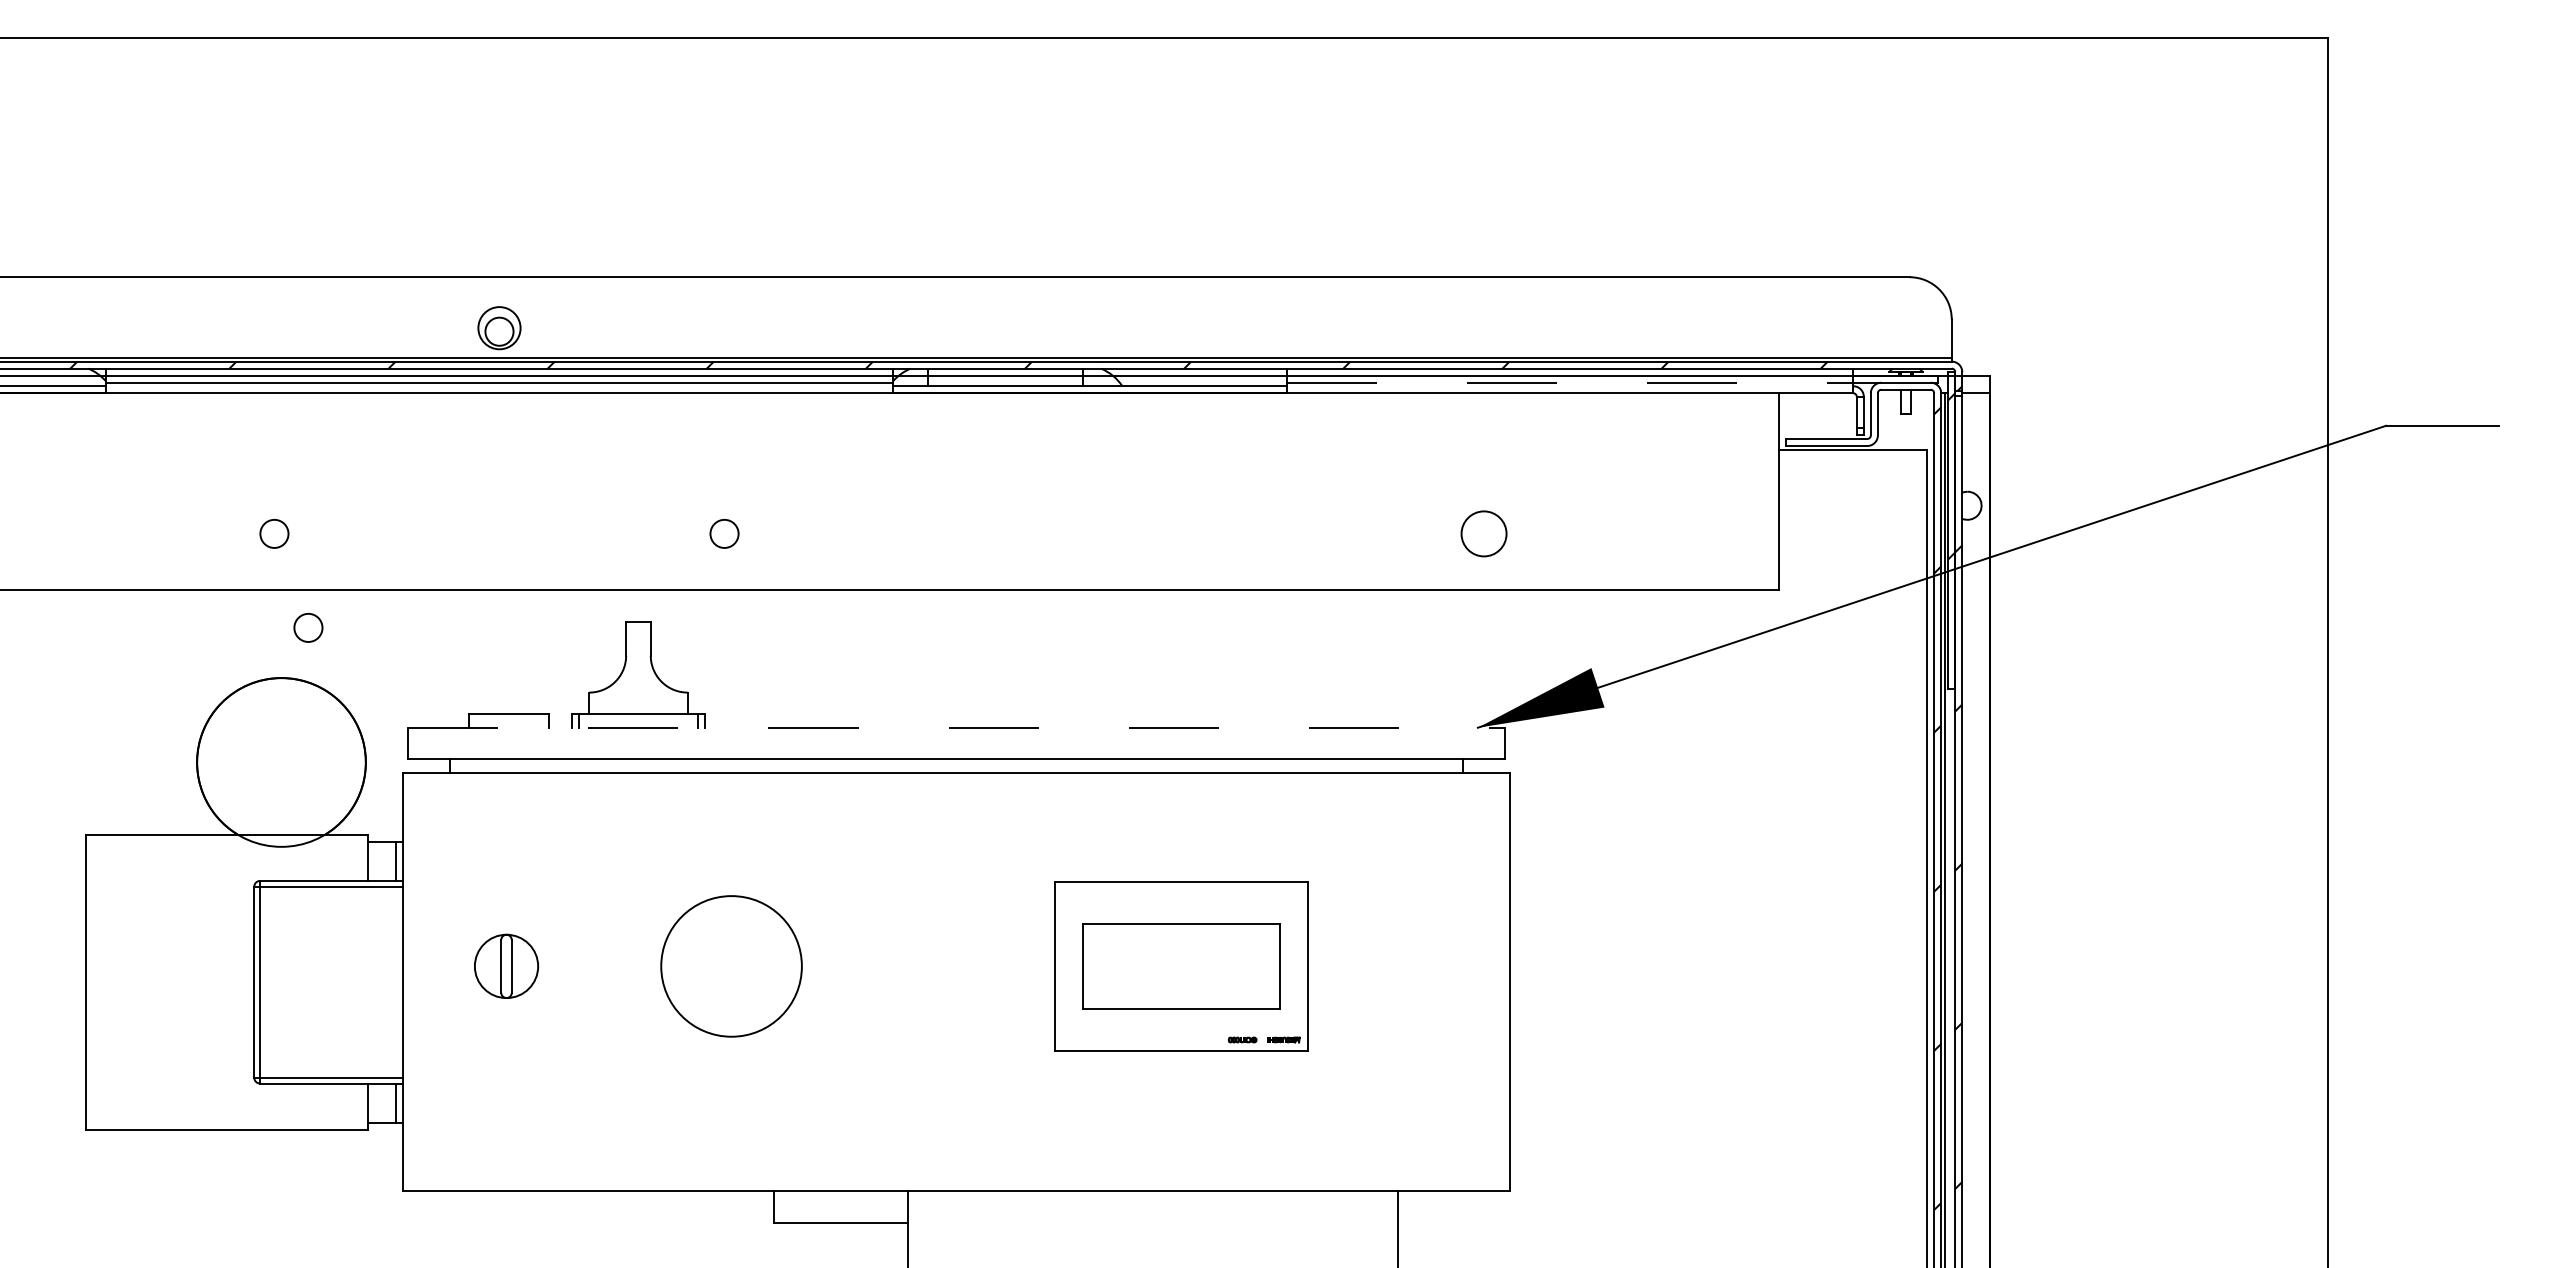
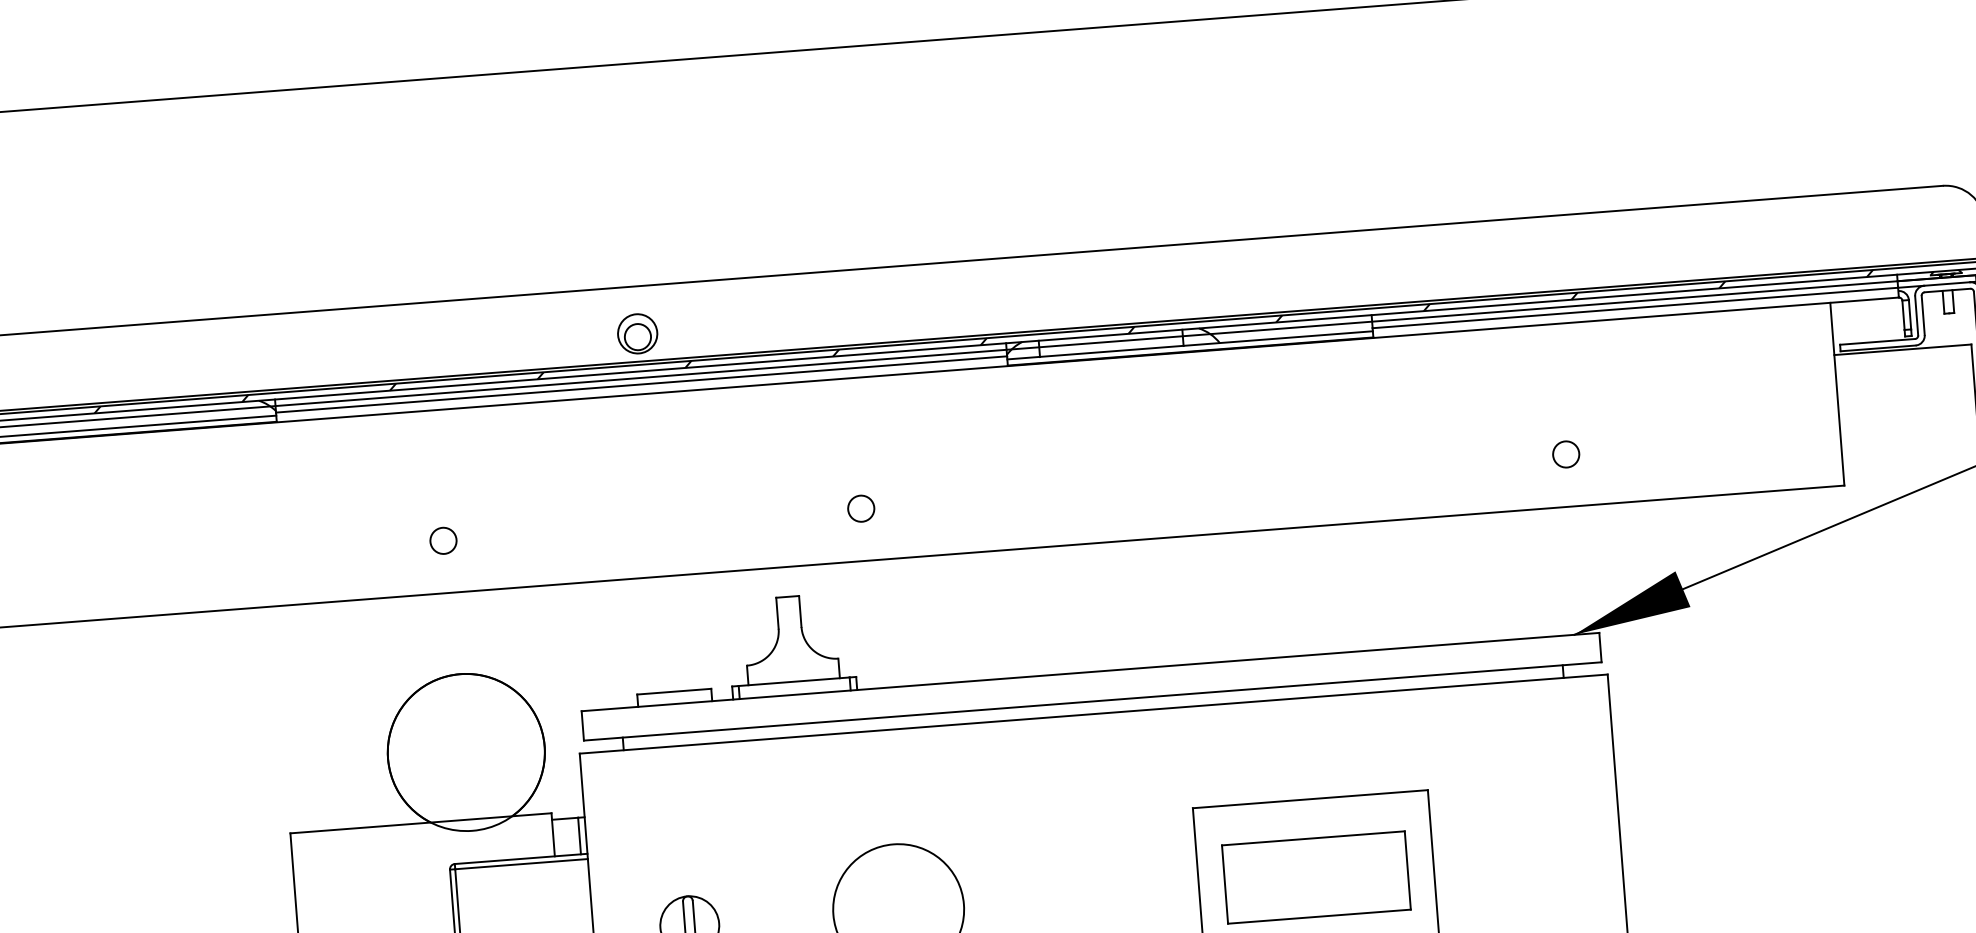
line: (1570, 382) -> (1635, 307), dashed -> solid
circle: (1484, 533) -> (1566, 454), size x0.62
circle: (308, 627) -> (481, 625), removed
line: (957, 727) -> (1091, 671), dashed -> solid

